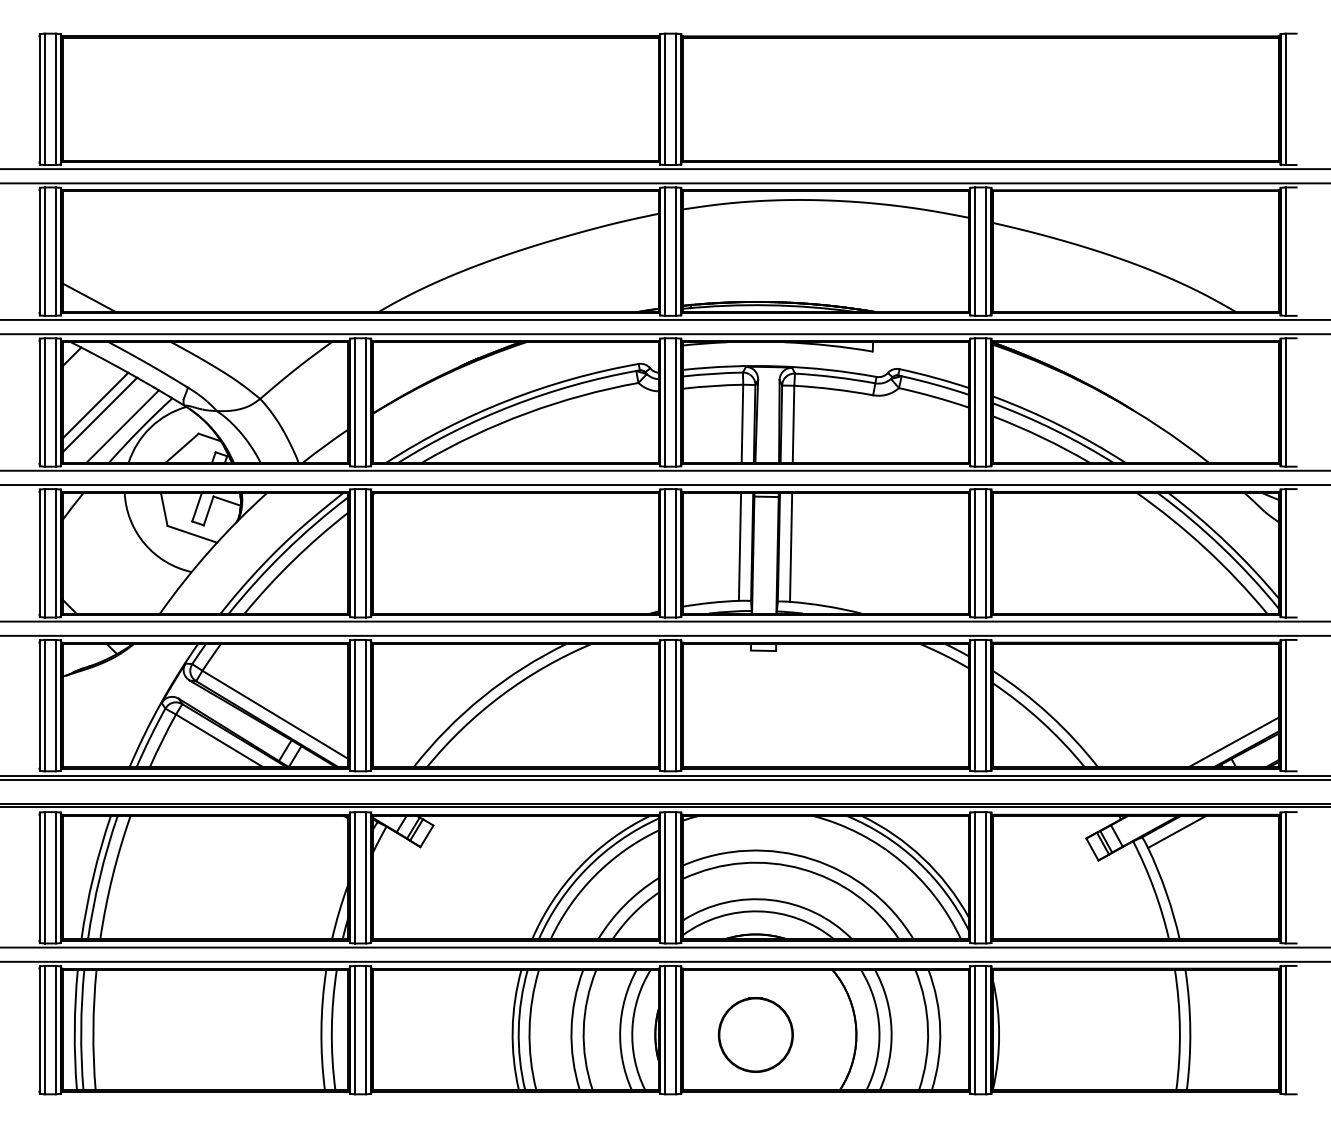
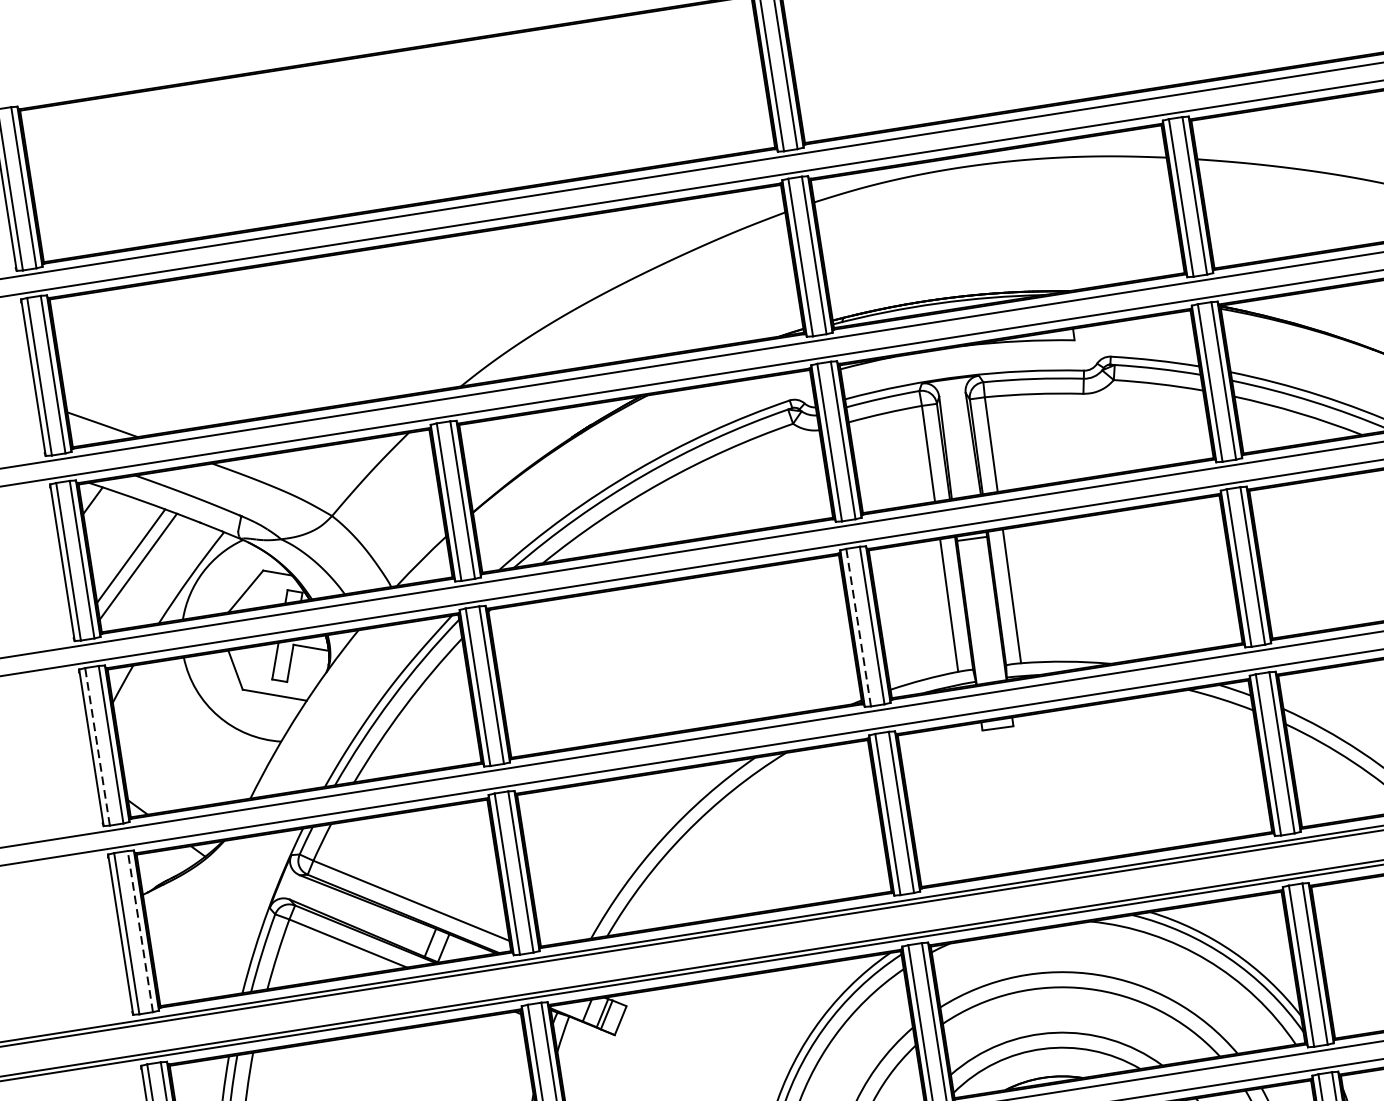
line: (122, 426) -> (168, 576), removed
line: (44, 552) -> (96, 745), solid -> dashed
line: (665, 552) -> (858, 626), solid -> dashed
line: (55, 705) -> (139, 931), solid -> dashed

